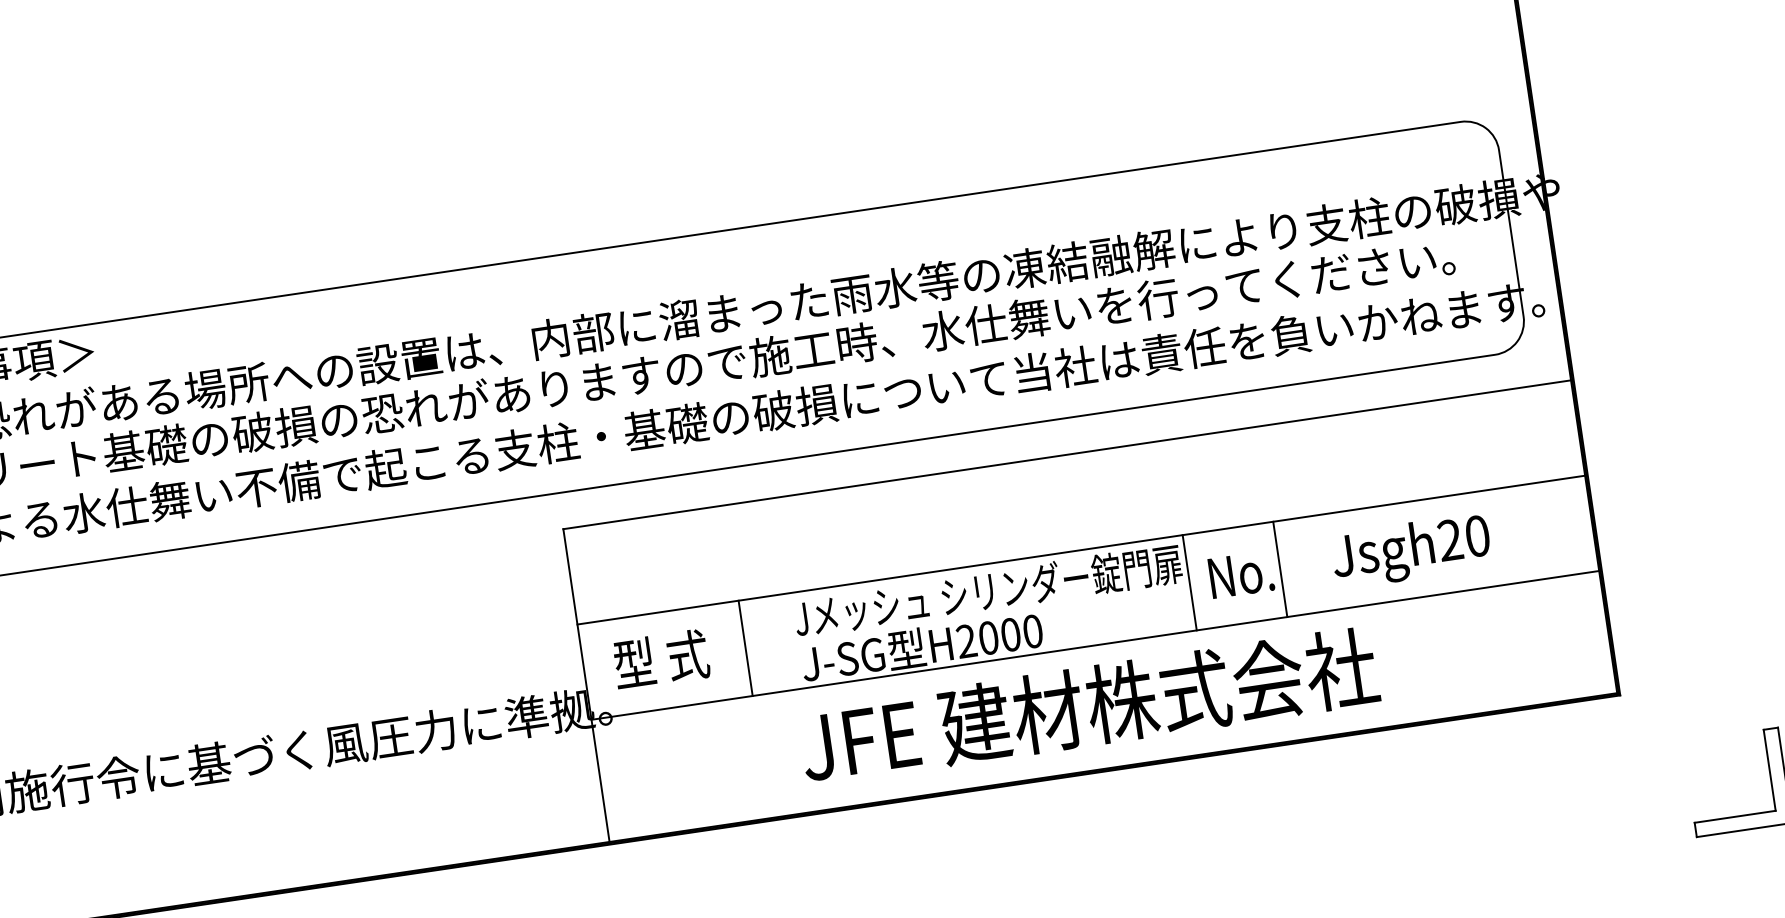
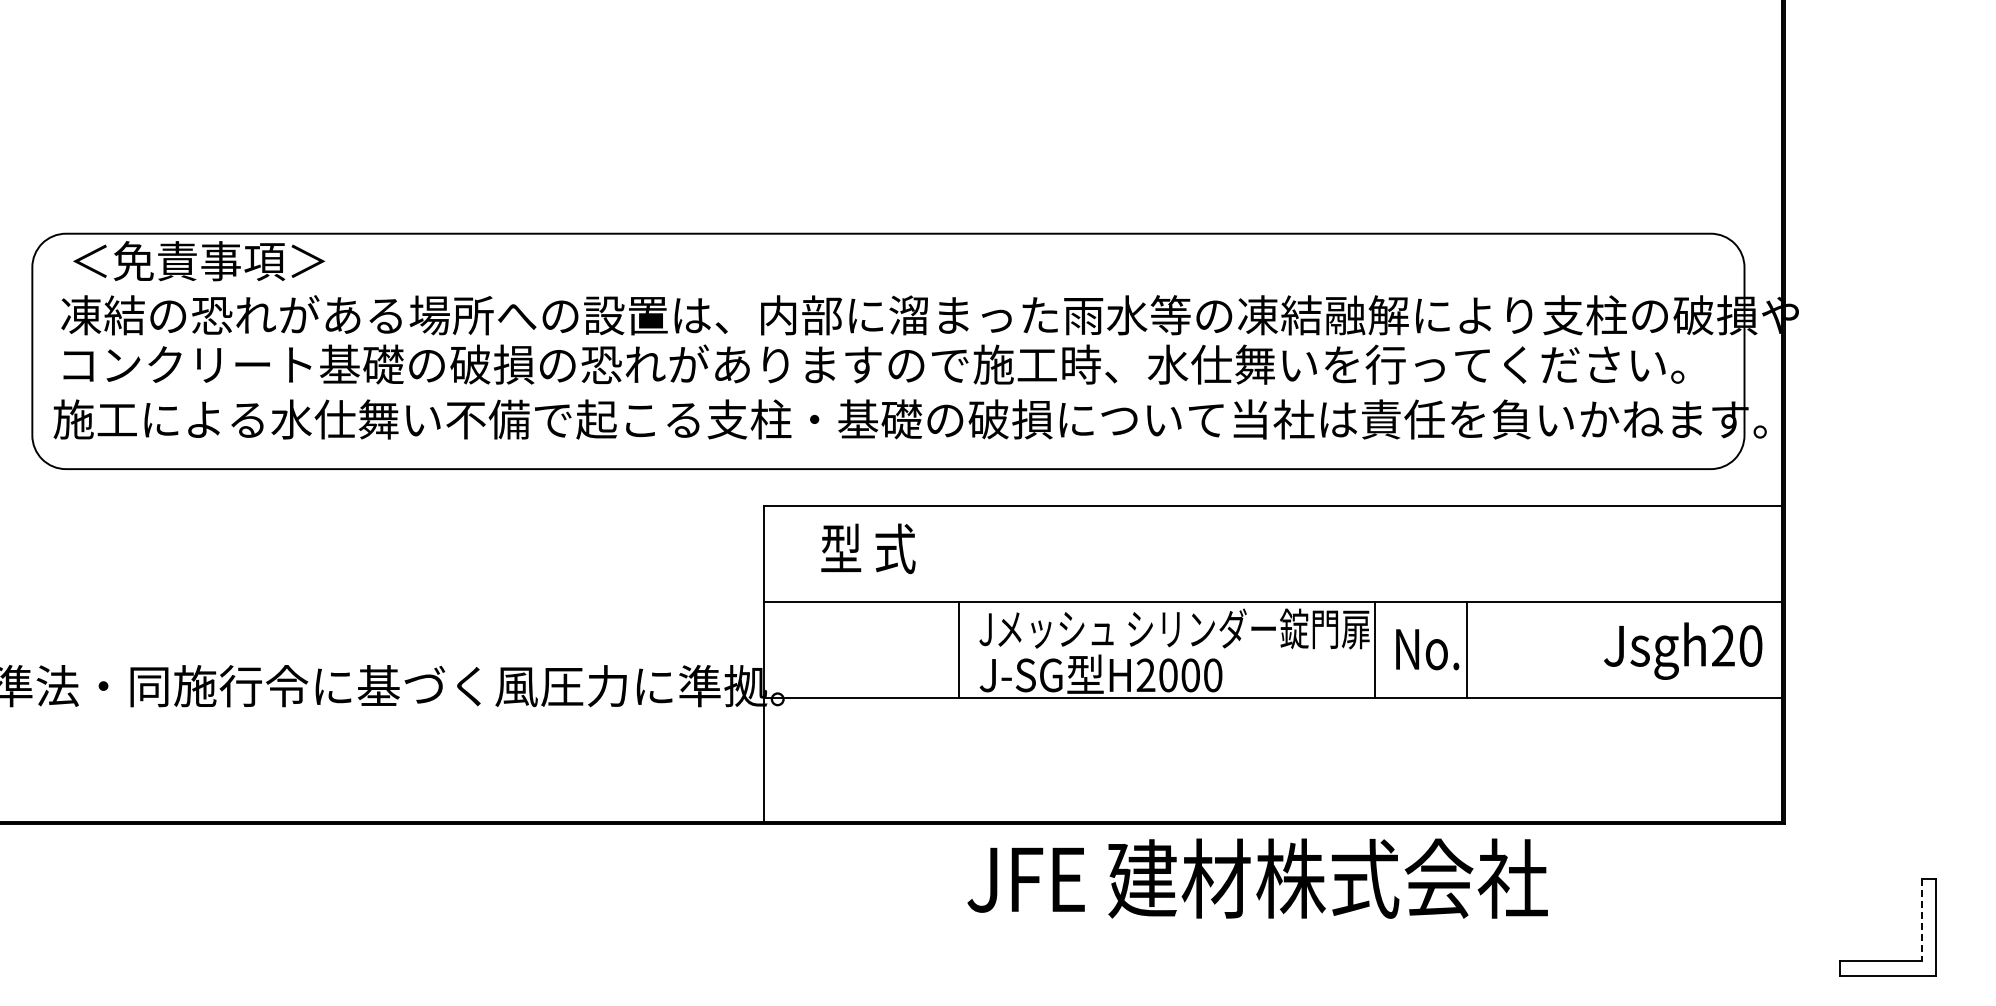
text: (1411, 550) -> (1683, 650), moved
line: (745, 647) -> (959, 649), moved
text: (661, 659) -> (868, 548), moved
text: (1088, 706) -> (1257, 878), moved
line: (1769, 770) -> (1921, 920), solid -> dashed

